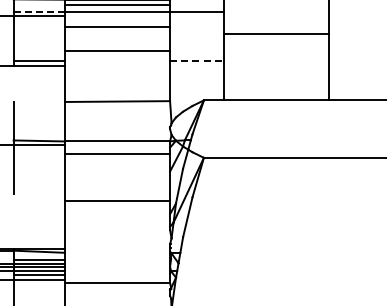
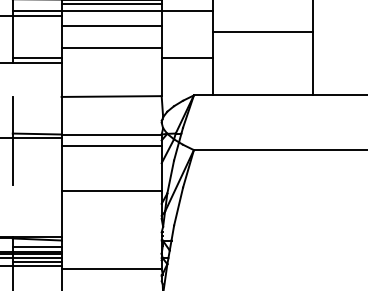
line: (39, 11) -> (37, 10), dashed -> solid
line: (197, 61) -> (187, 58), dashed -> solid

